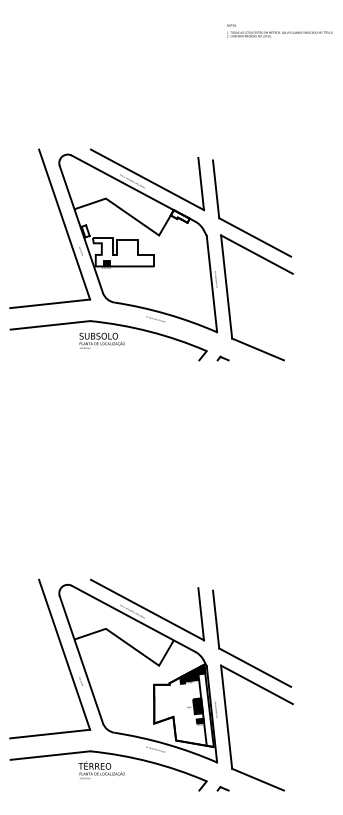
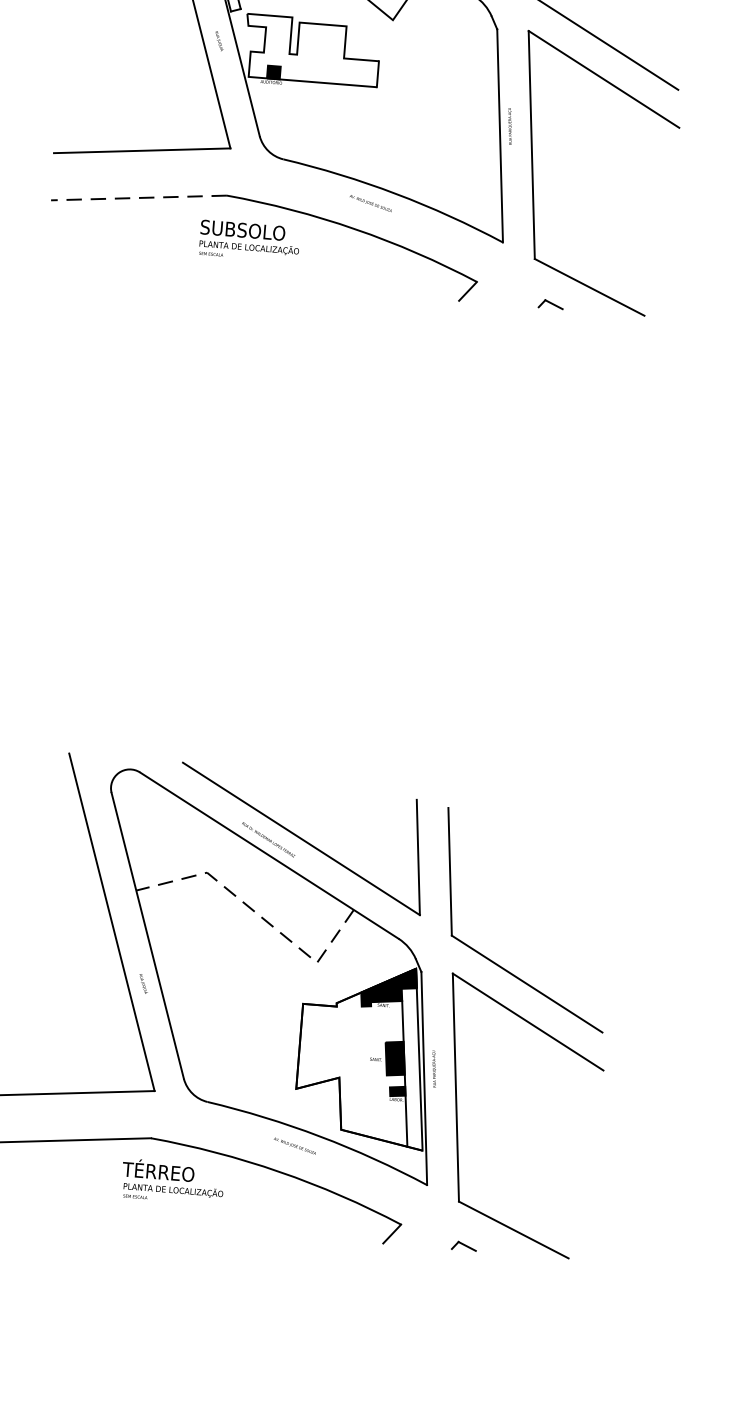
line: (49, 325) -> (136, 198), solid -> dashed
part: (222, 358) -> (549, 304), moved
line: (130, 645) -> (257, 913), solid -> dashed
part: (222, 788) -> (462, 1245), moved

